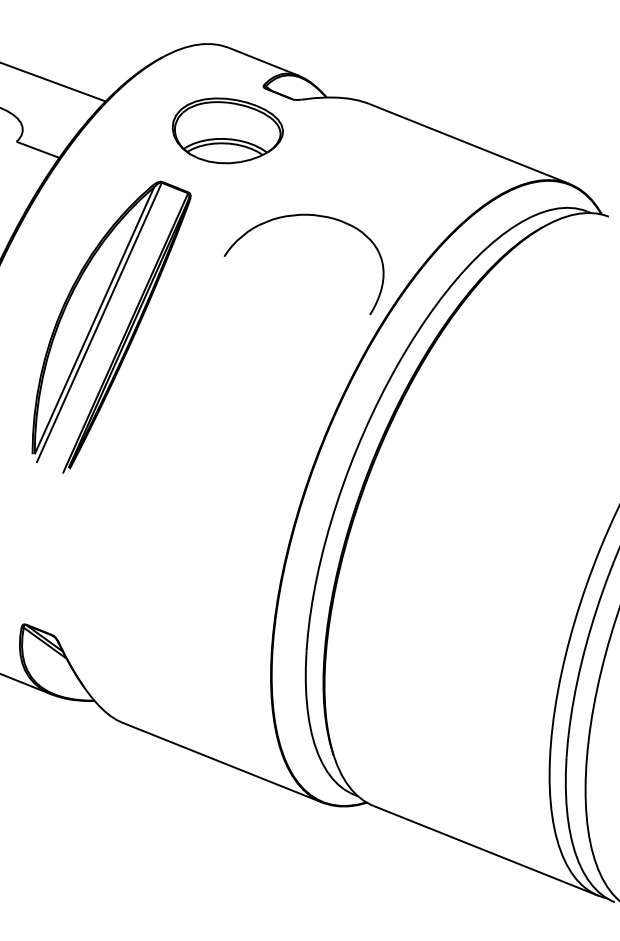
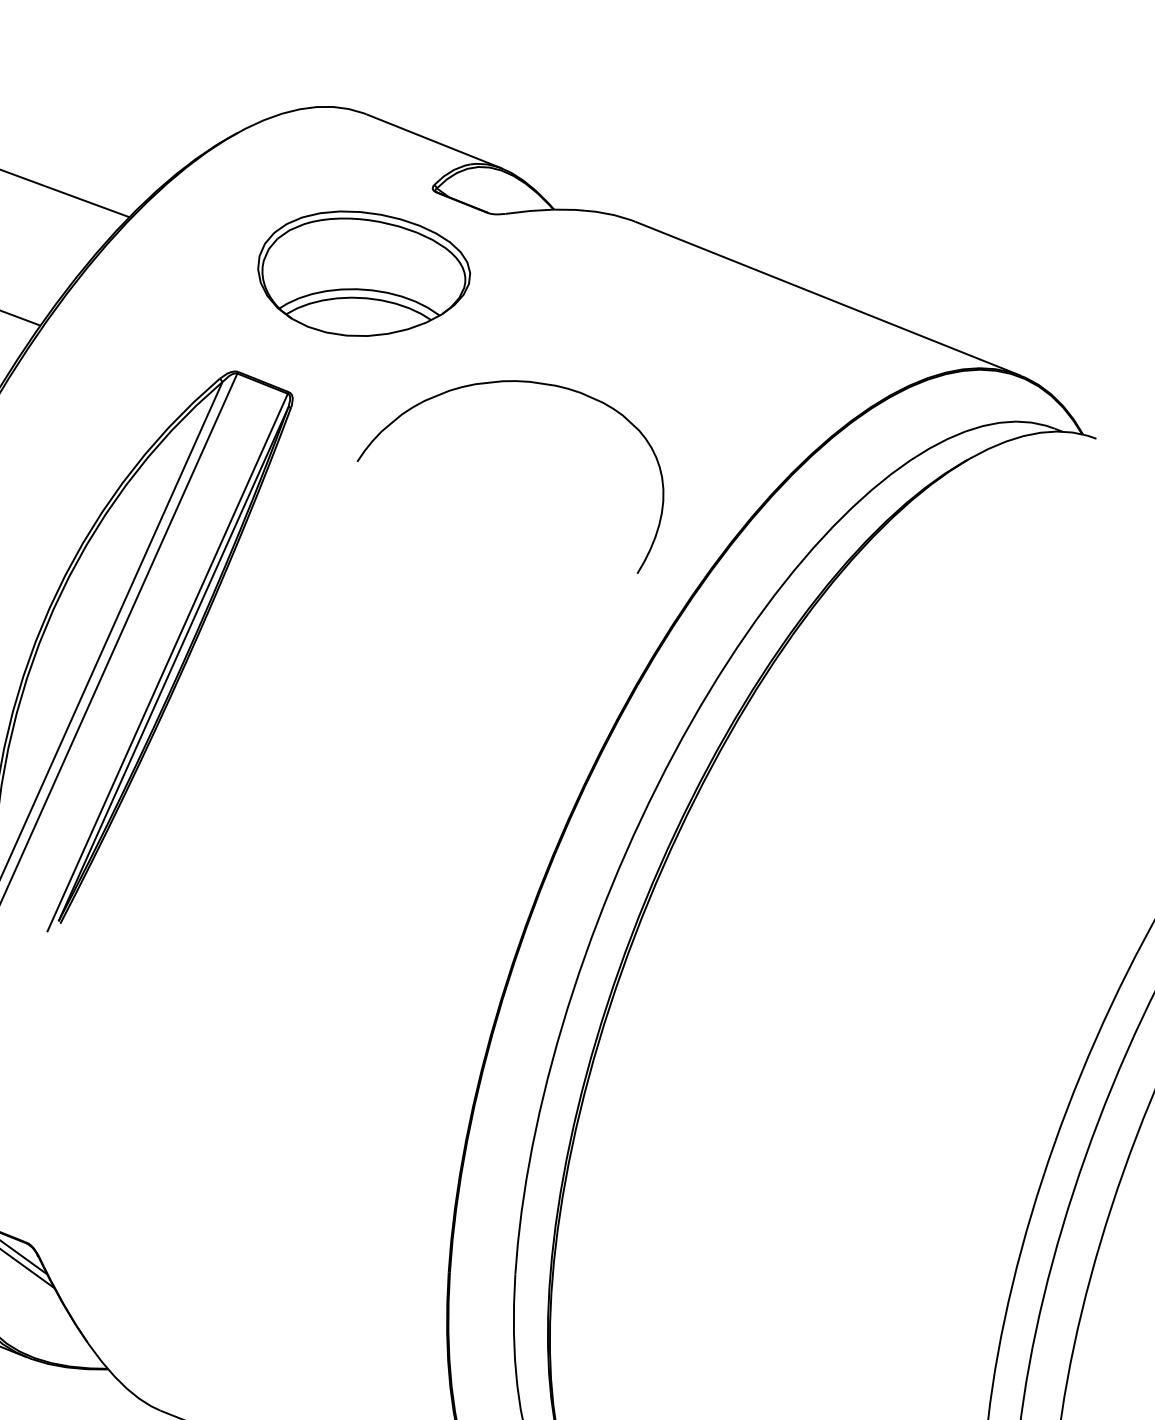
curve: (296, 216) -> (496, 384), moved

